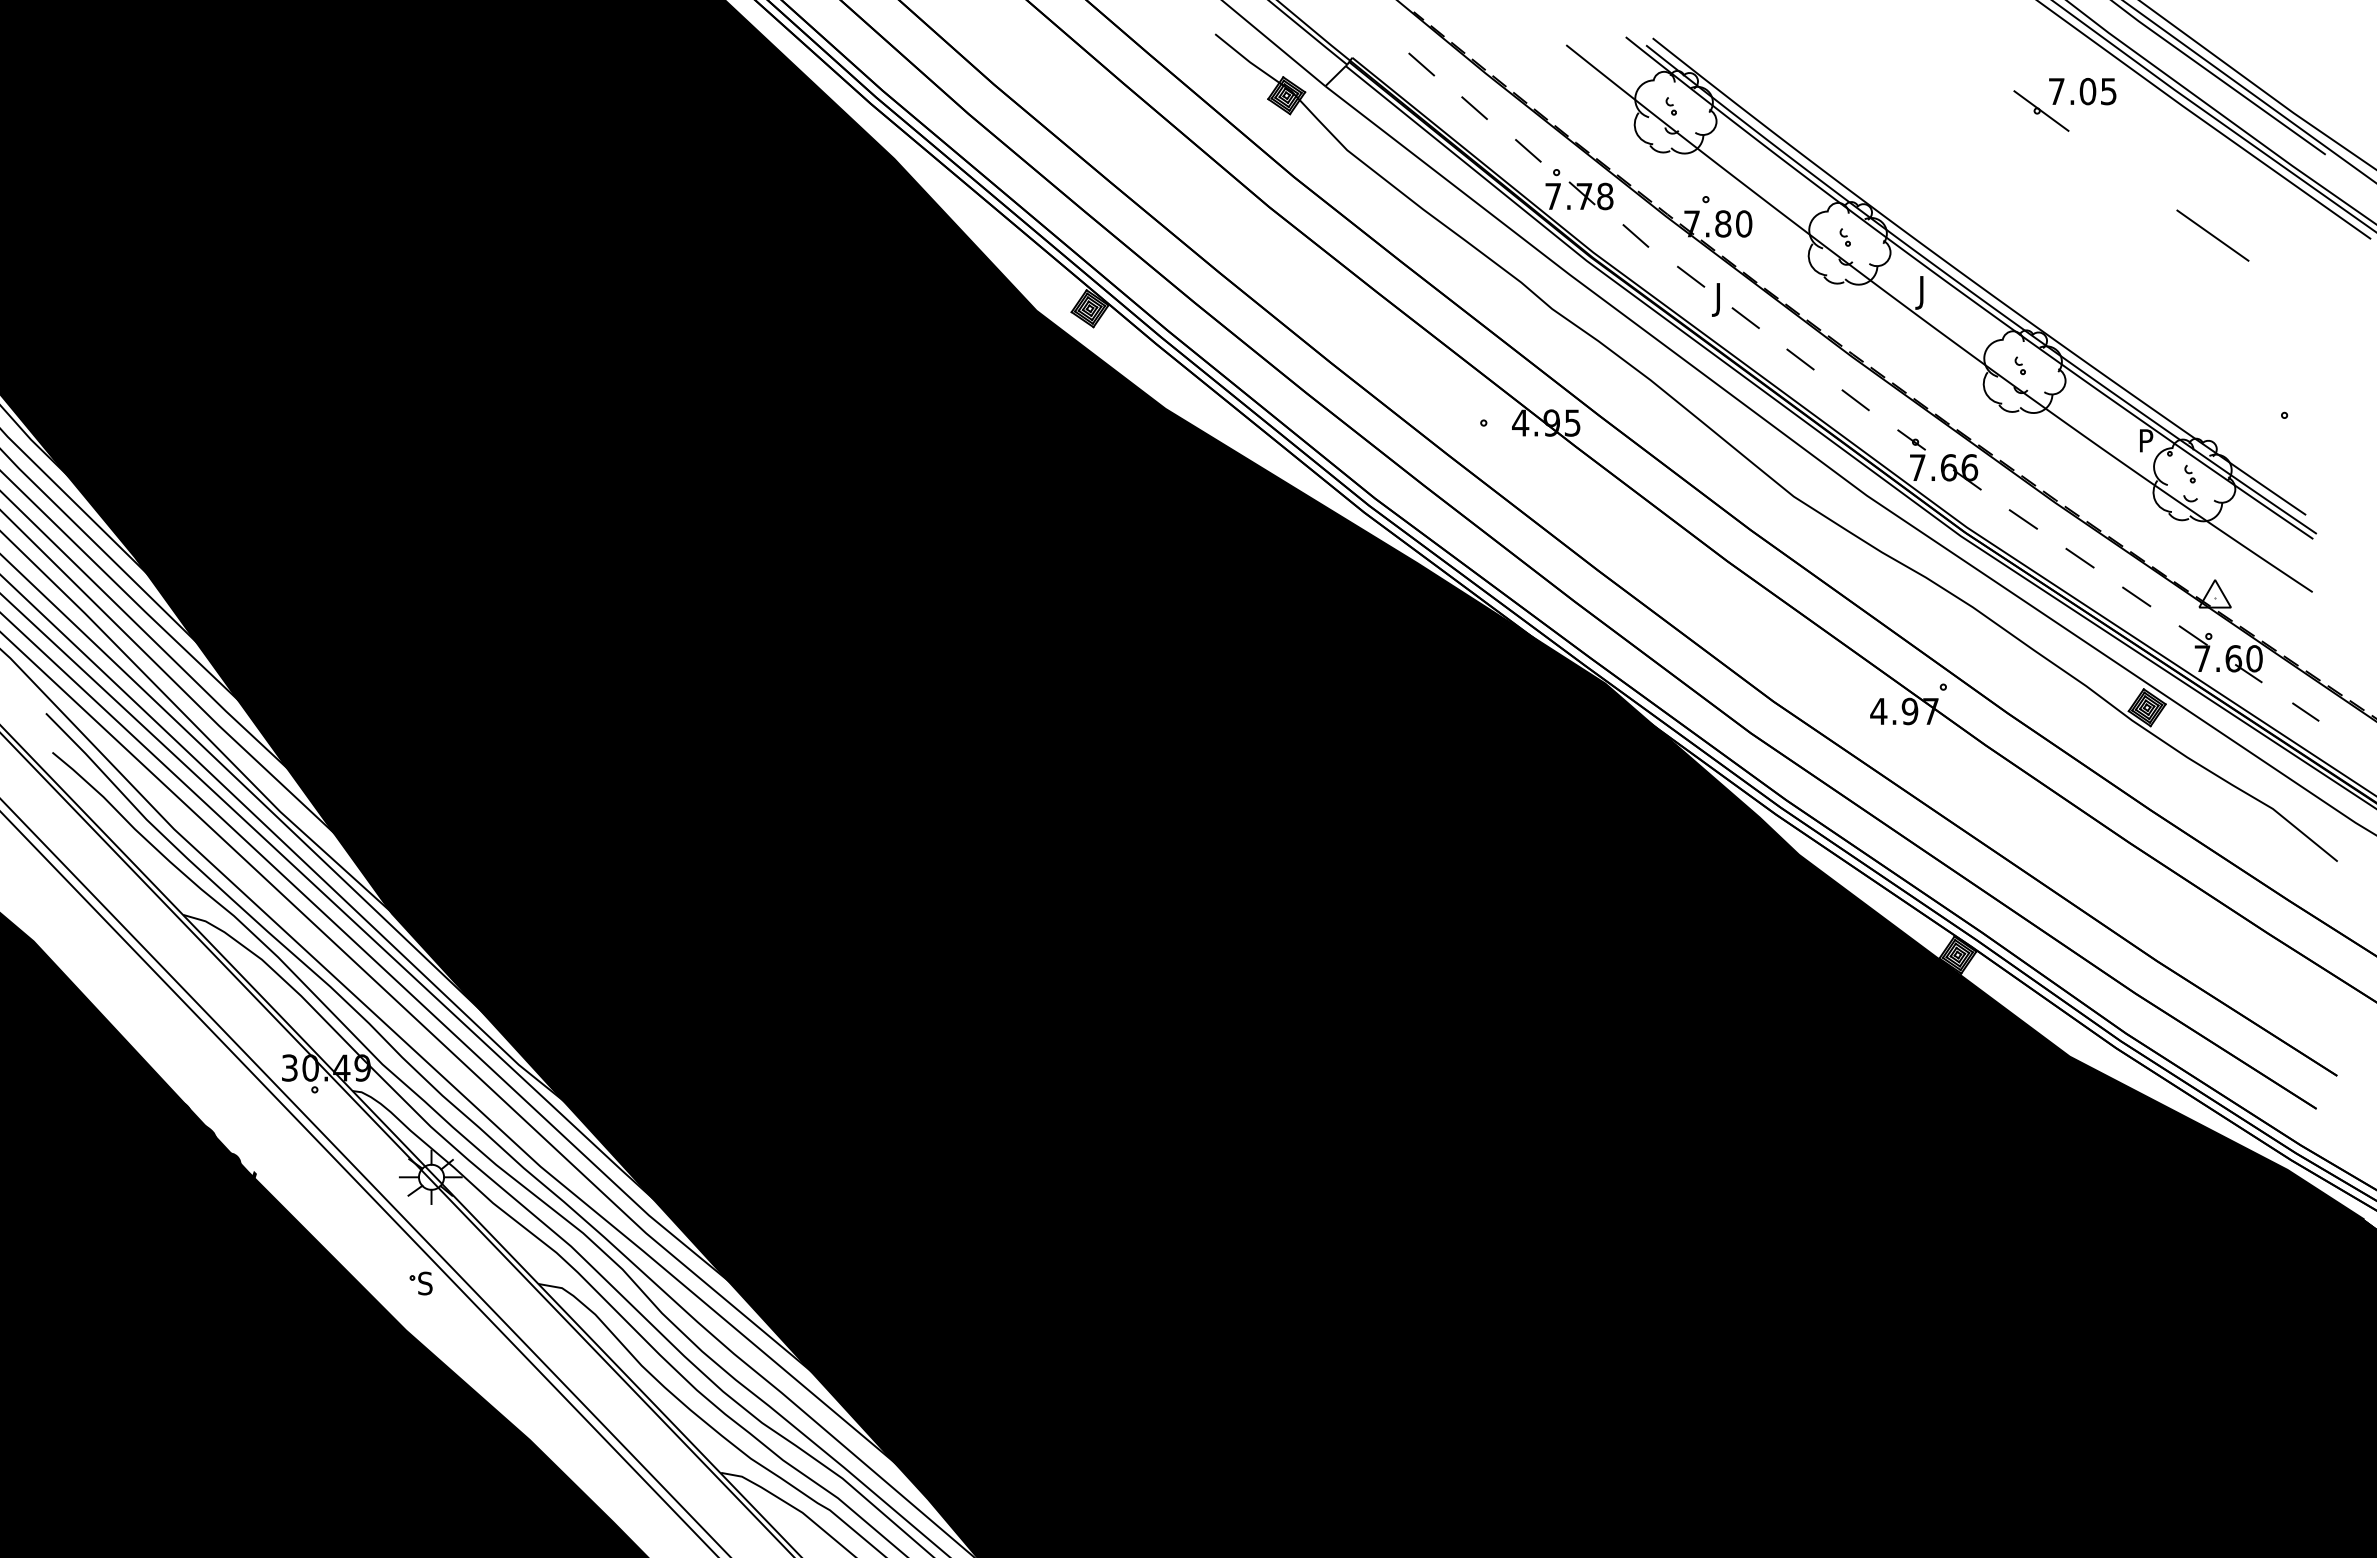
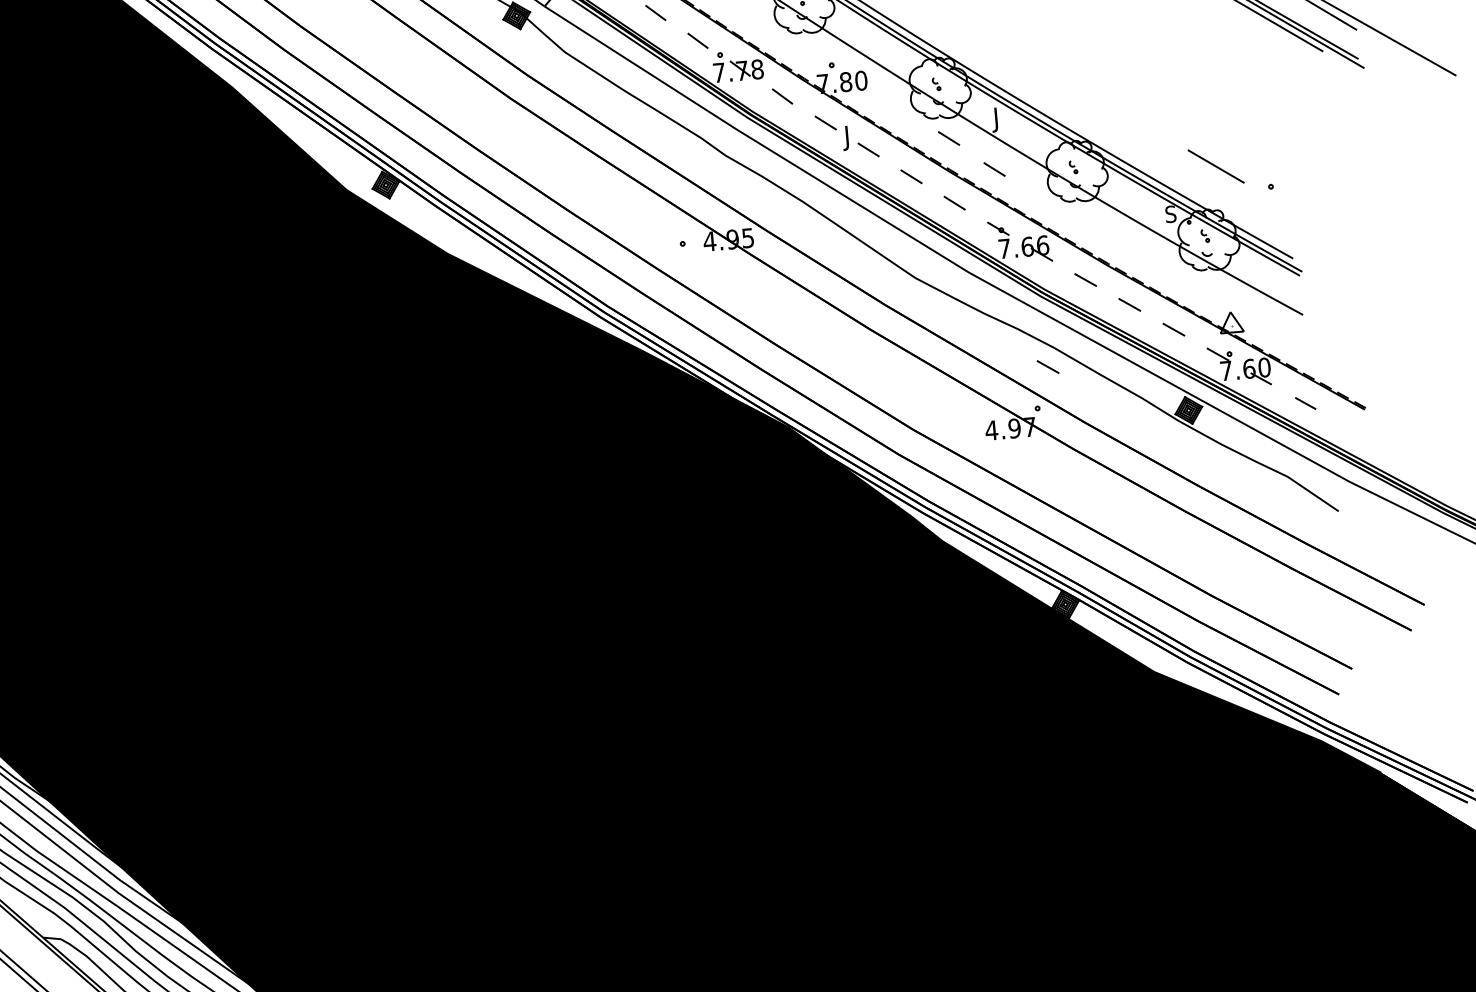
line: (2212, 235) -> (1215, 166), moved
line: (1855, 312) -> (948, 138), added
line: (1913, 359) -> (994, 169), added
text: (2146, 440) -> (1171, 214), P -> S
line: (1961, 632) -> (1047, 367), added

